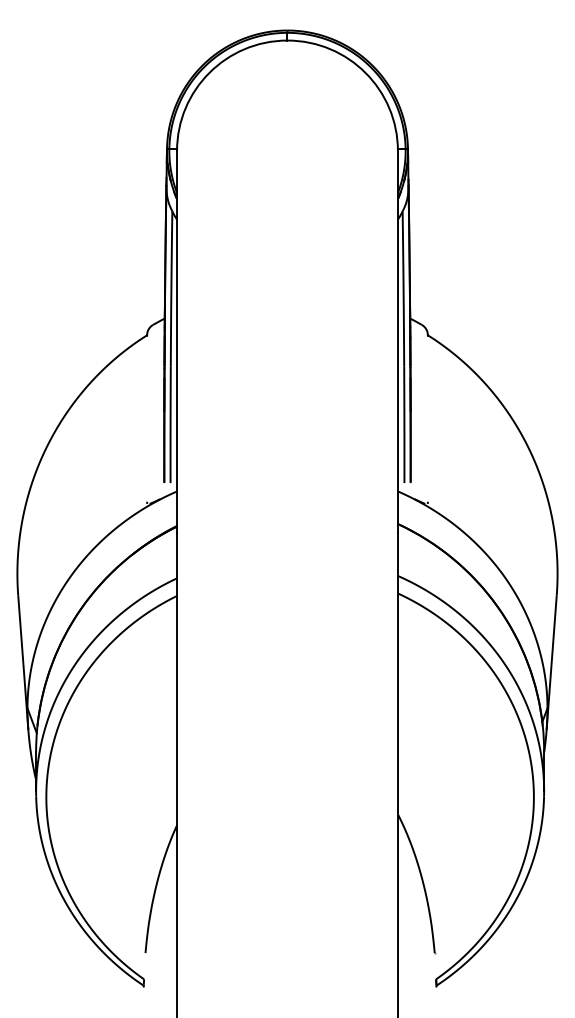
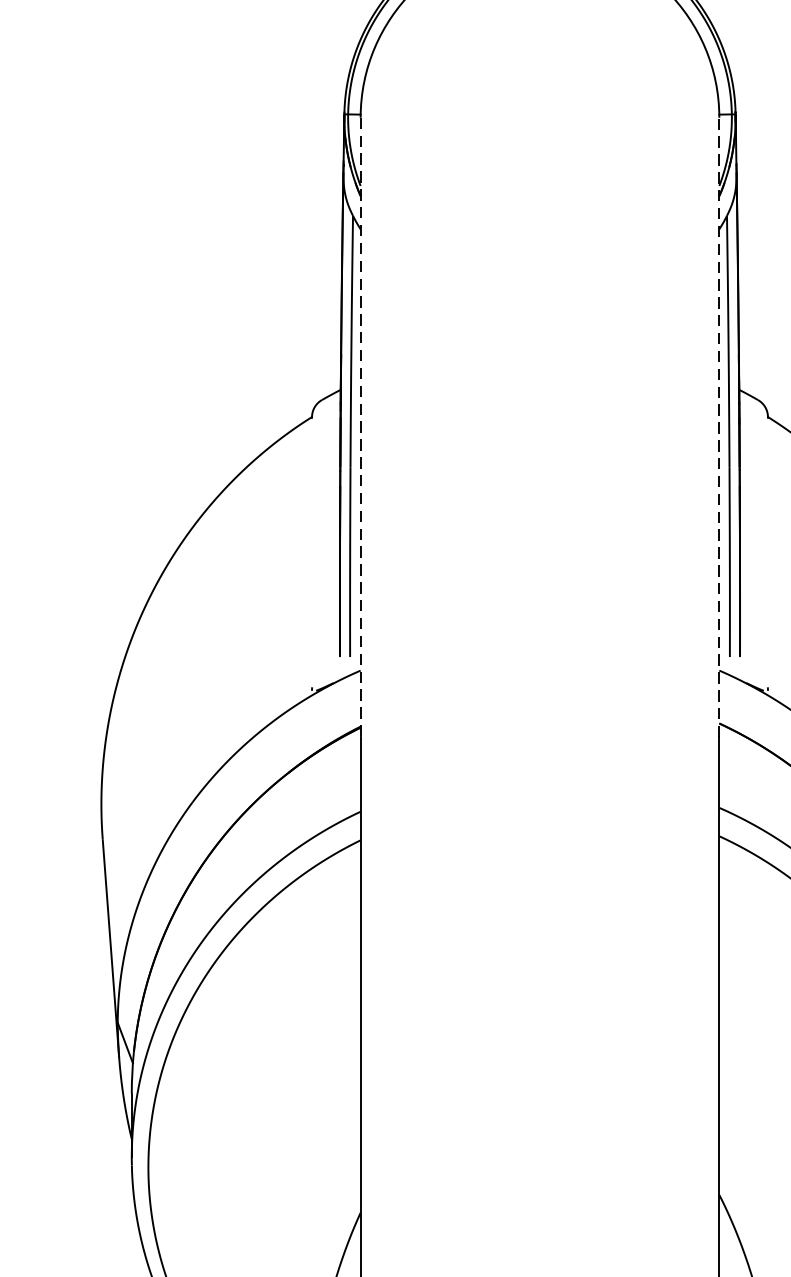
line: (177, 341) -> (361, 427), solid -> dashed
line: (397, 341) -> (718, 427), solid -> dashed

